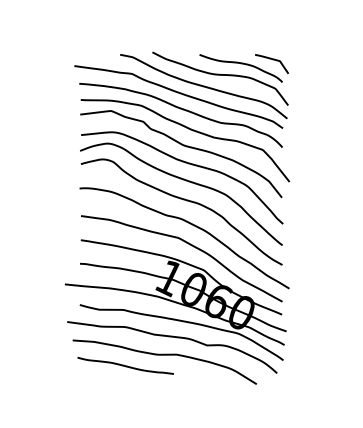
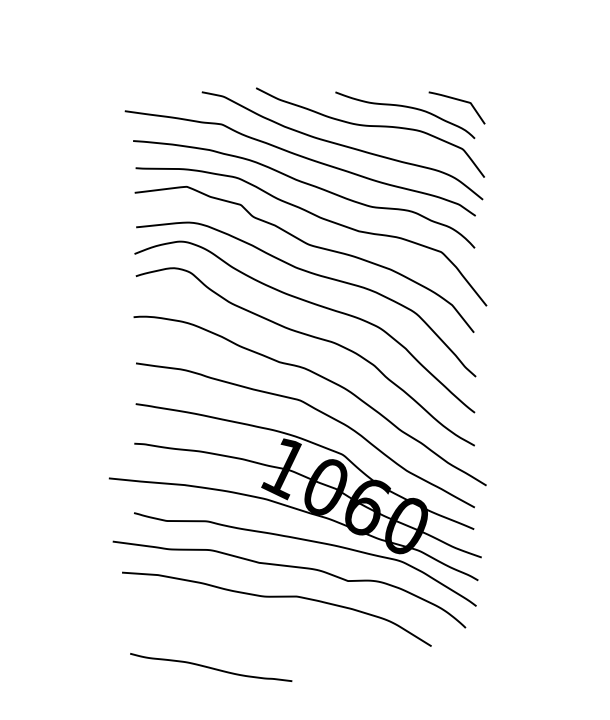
curve: (125, 365) -> (210, 666), moved

